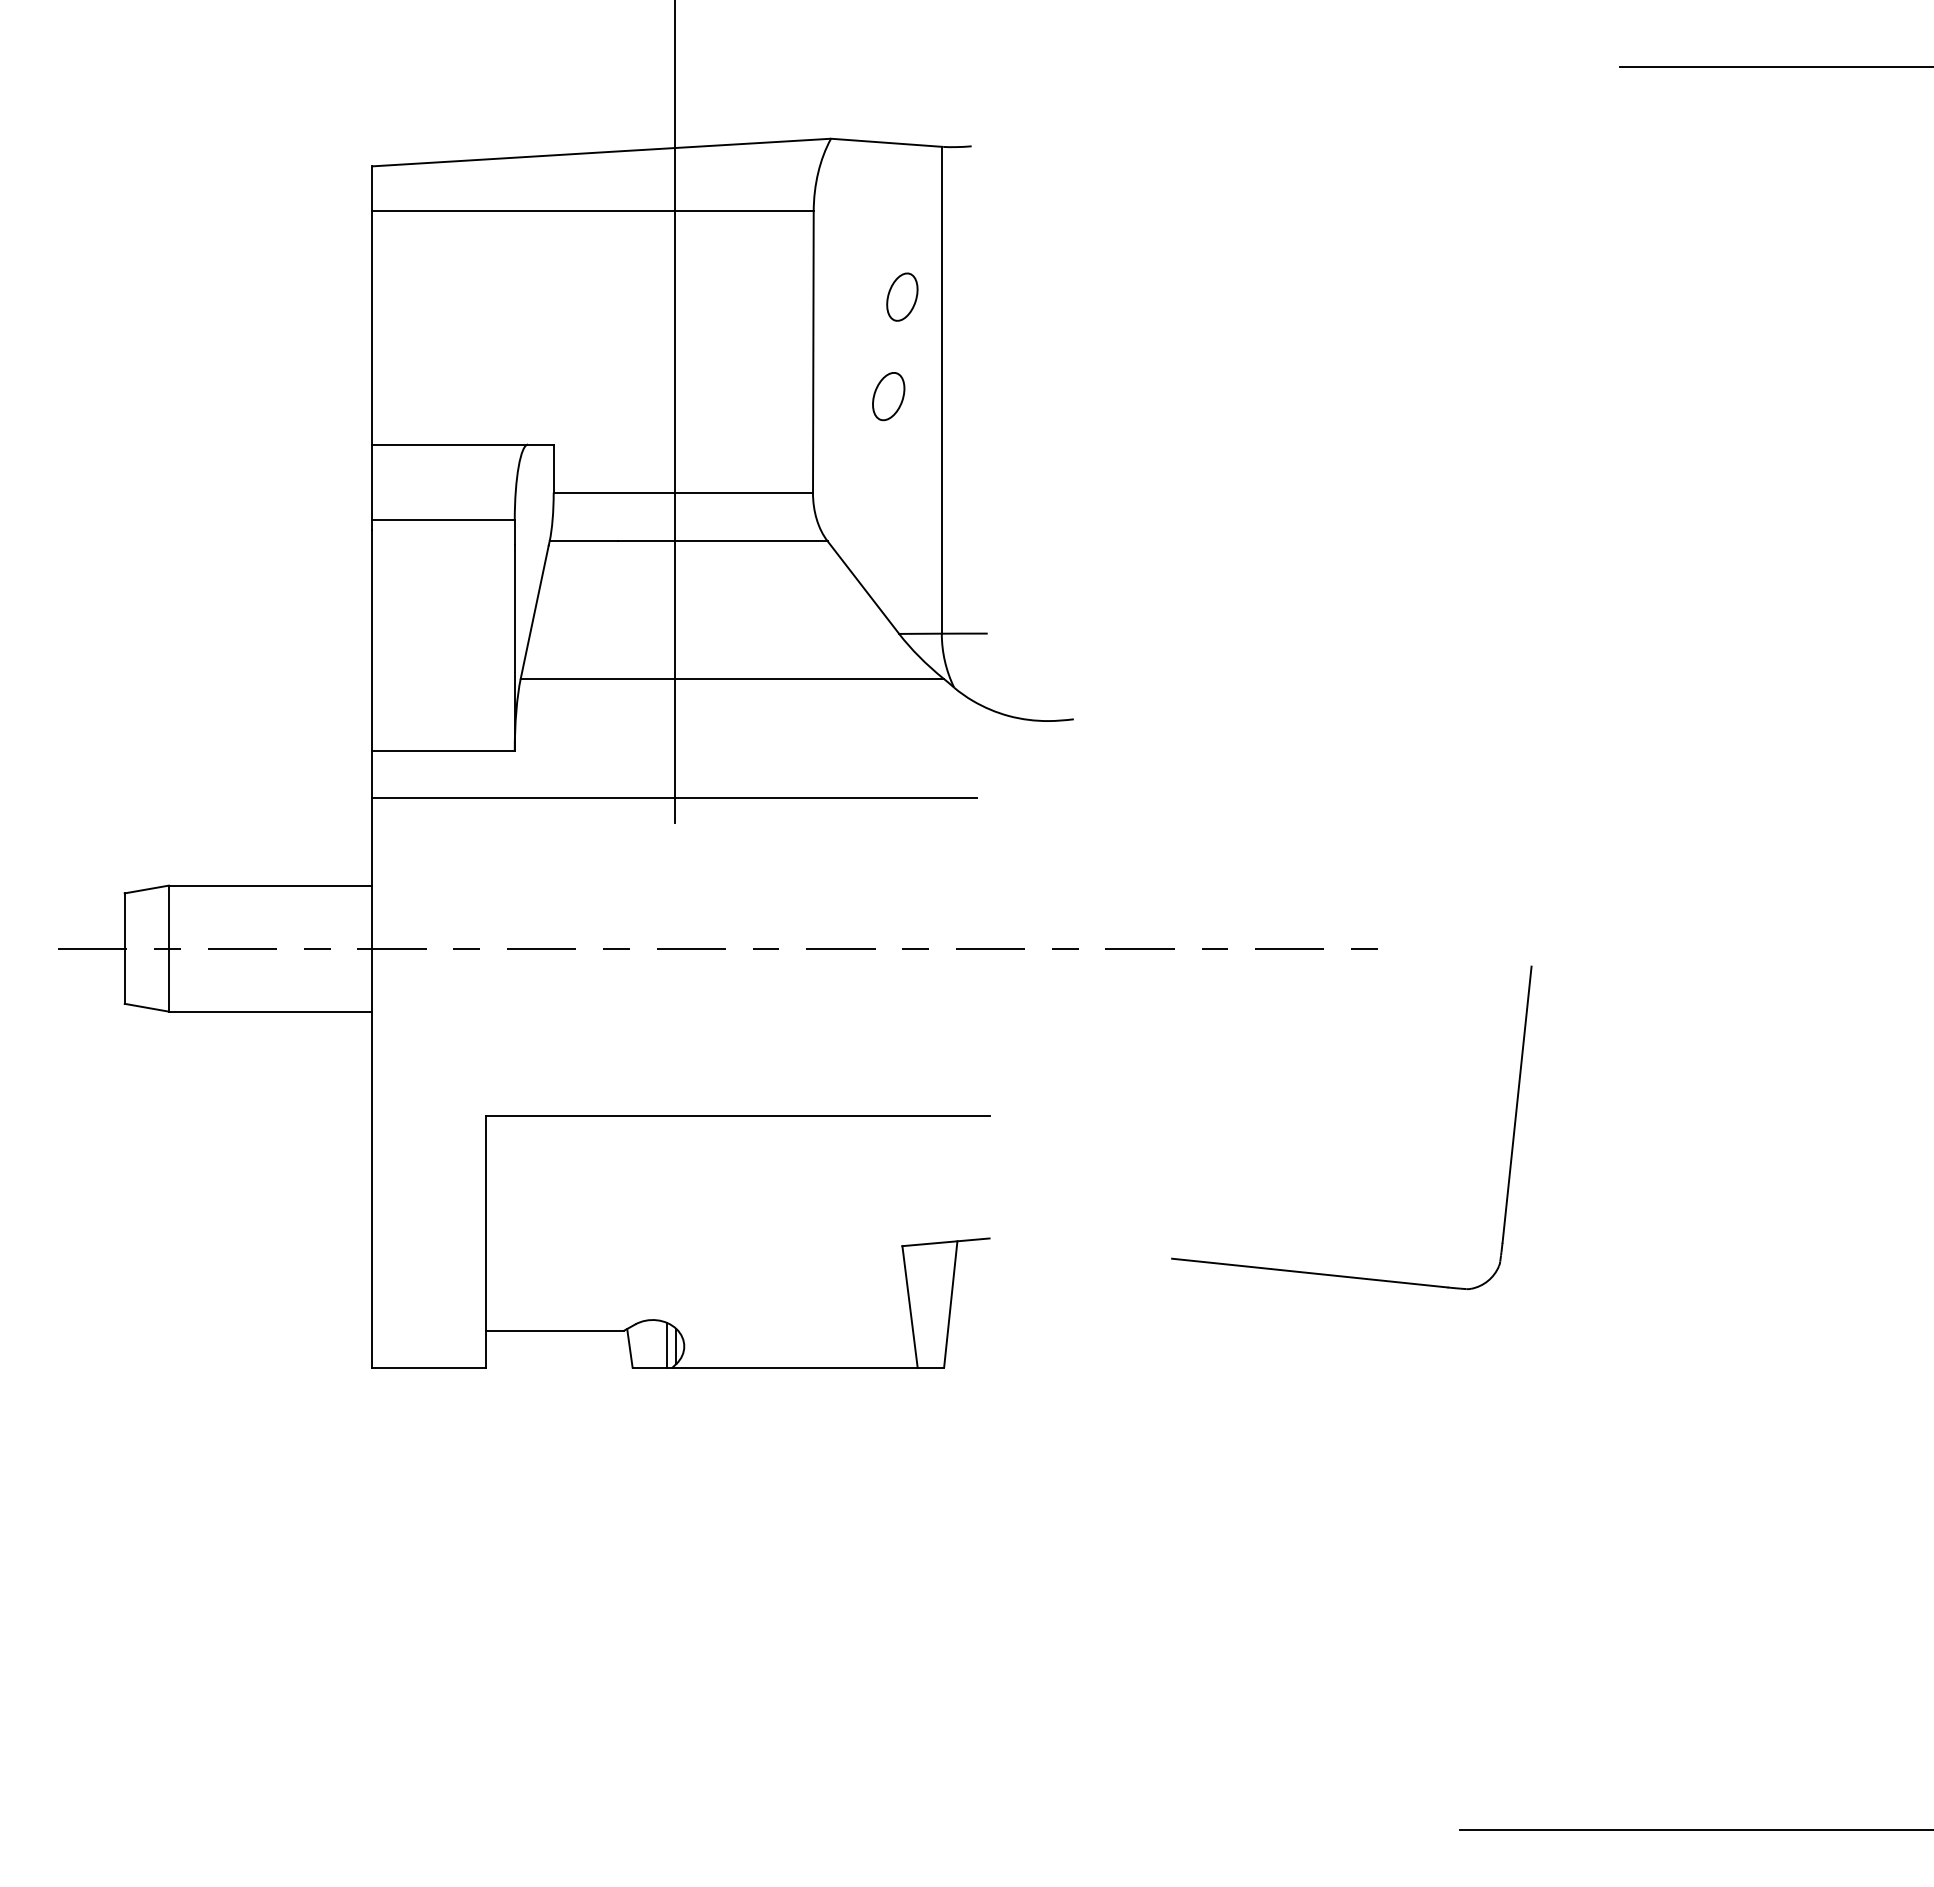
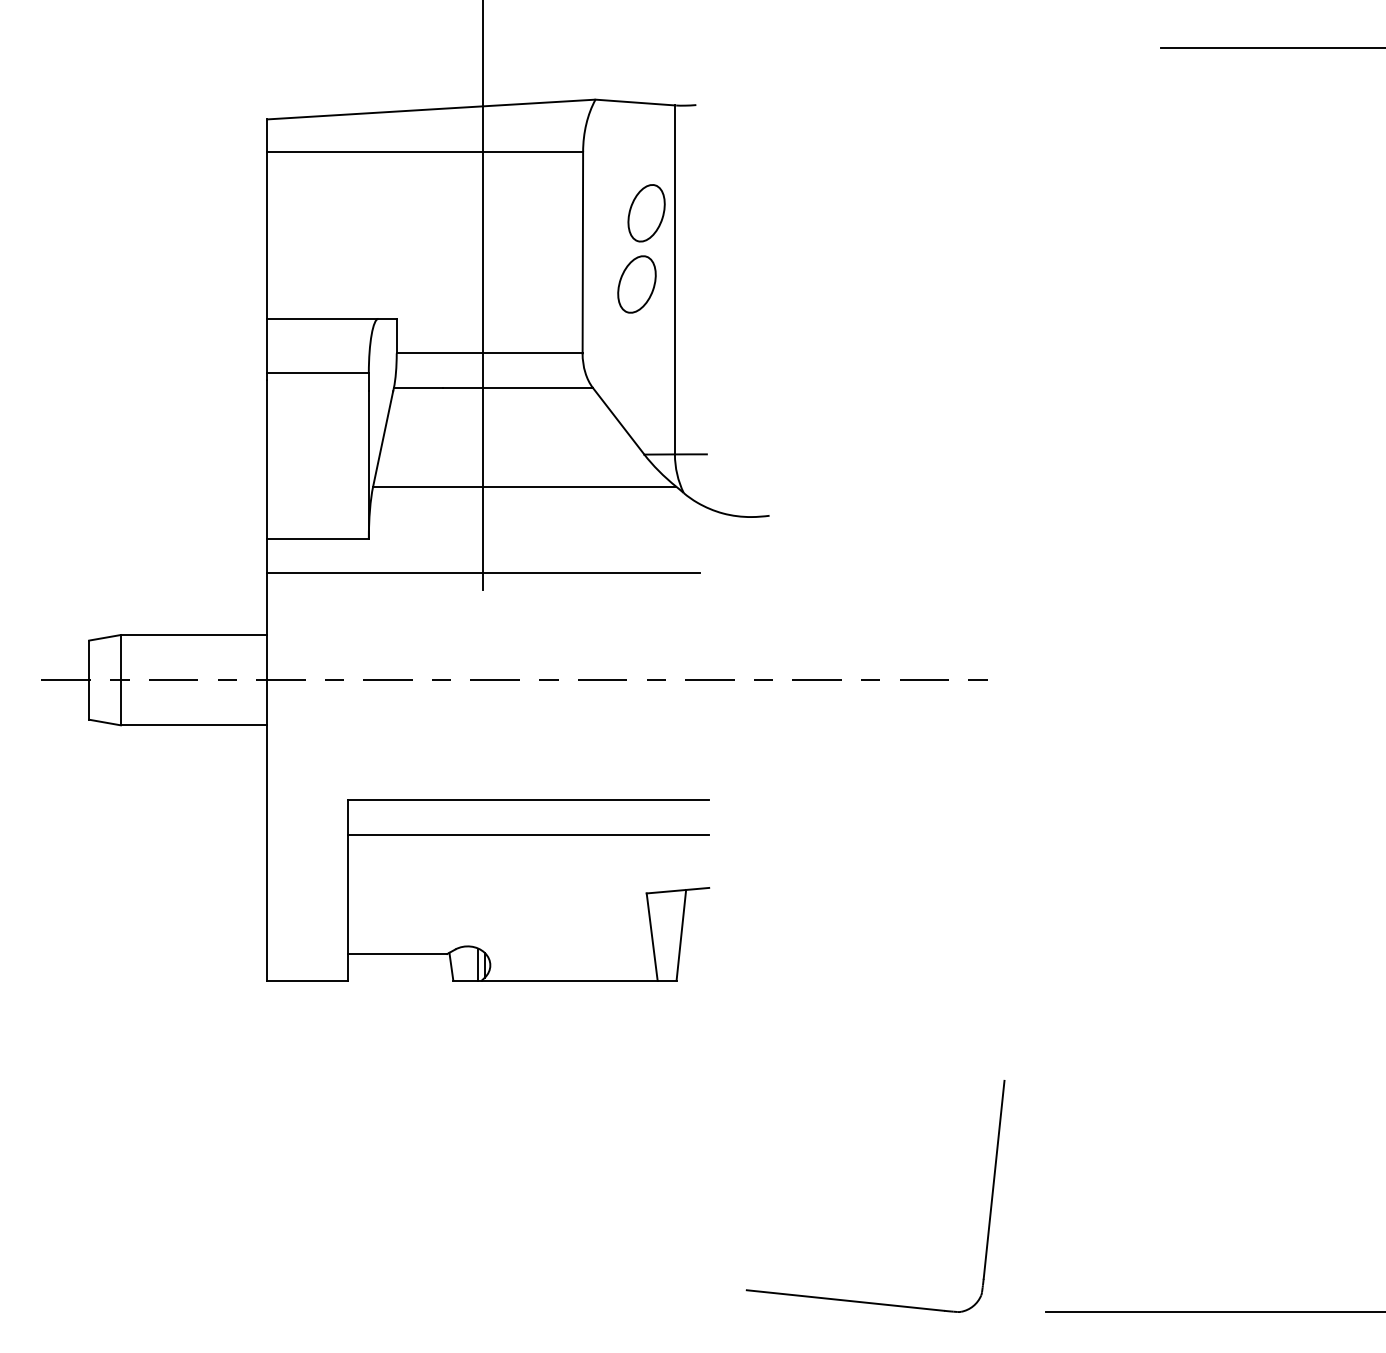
part: (902, 296) -> (646, 212), size x1.67
part: (888, 396) -> (636, 284), size x1.67
line: (737, 1164) -> (528, 834), added
part: (1335, 1274) -> (863, 1301), moved

